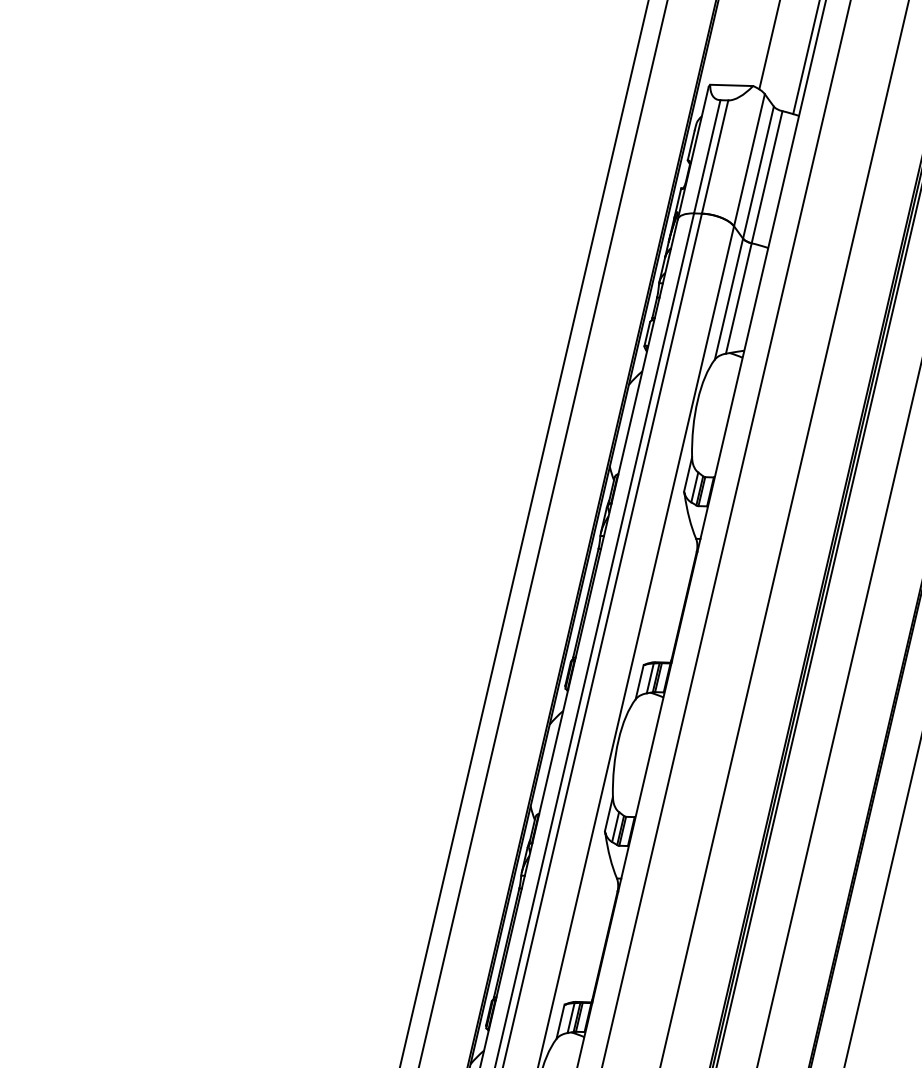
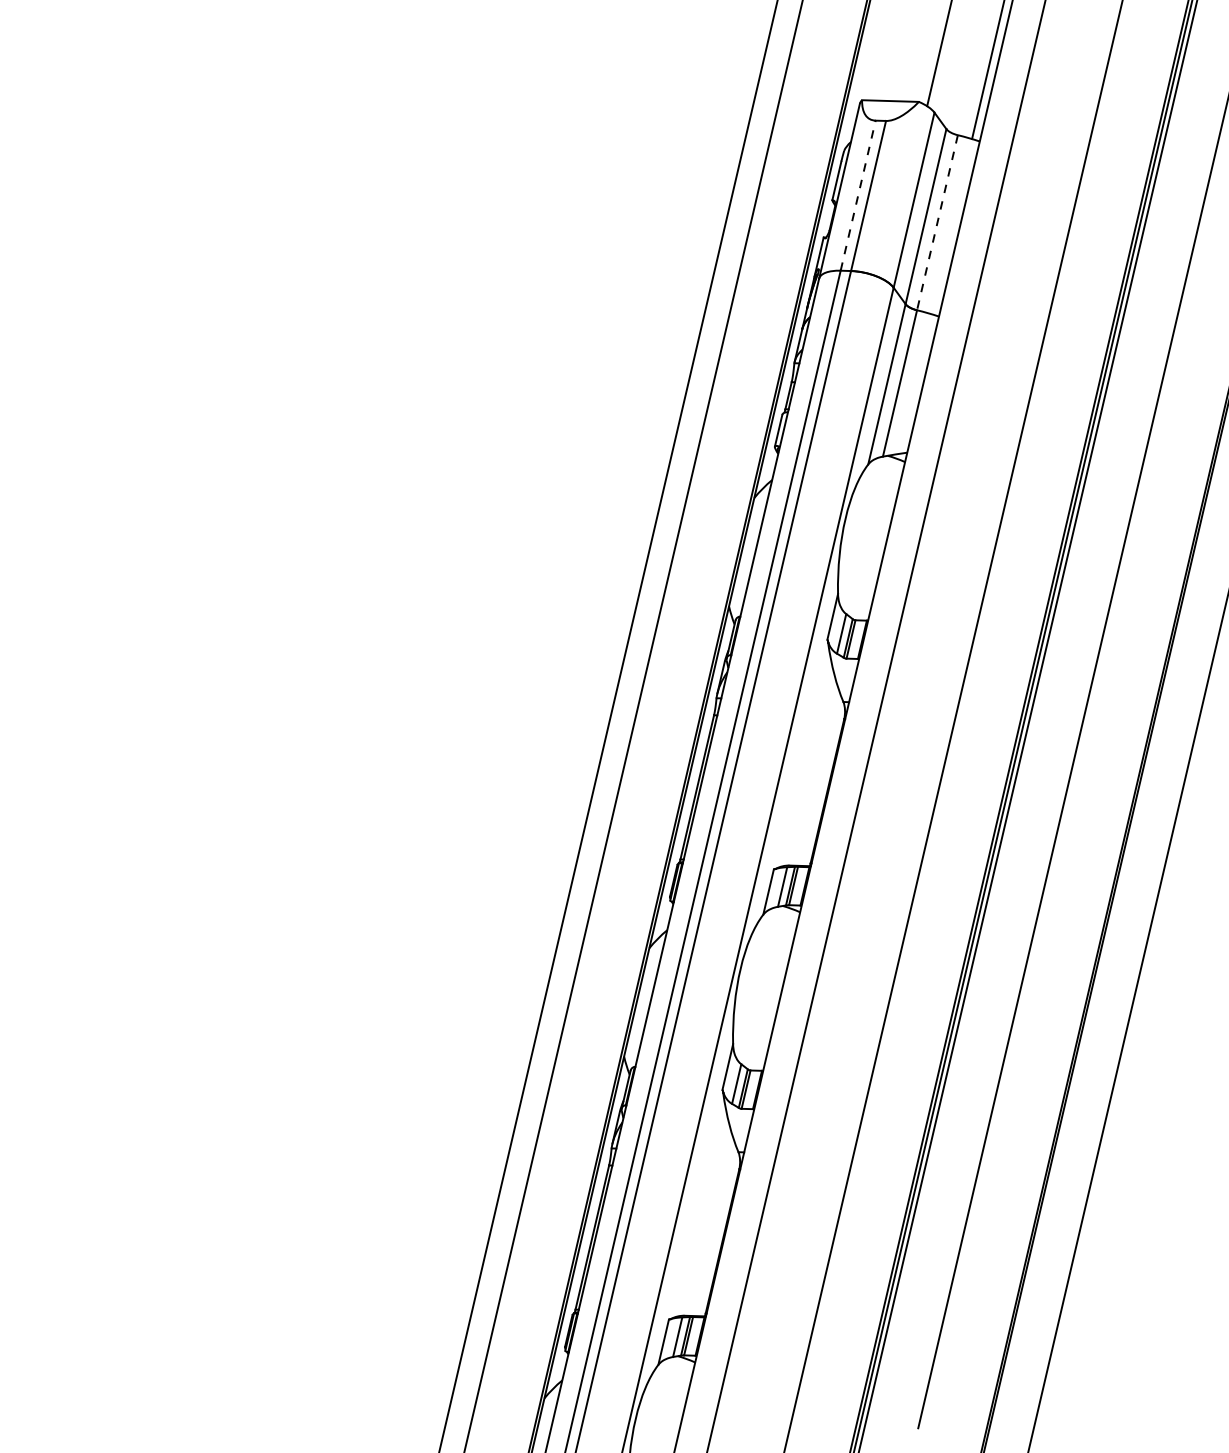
line: (707, 156) -> (858, 195), solid -> dashed
line: (767, 177) -> (937, 222), solid -> dashed

